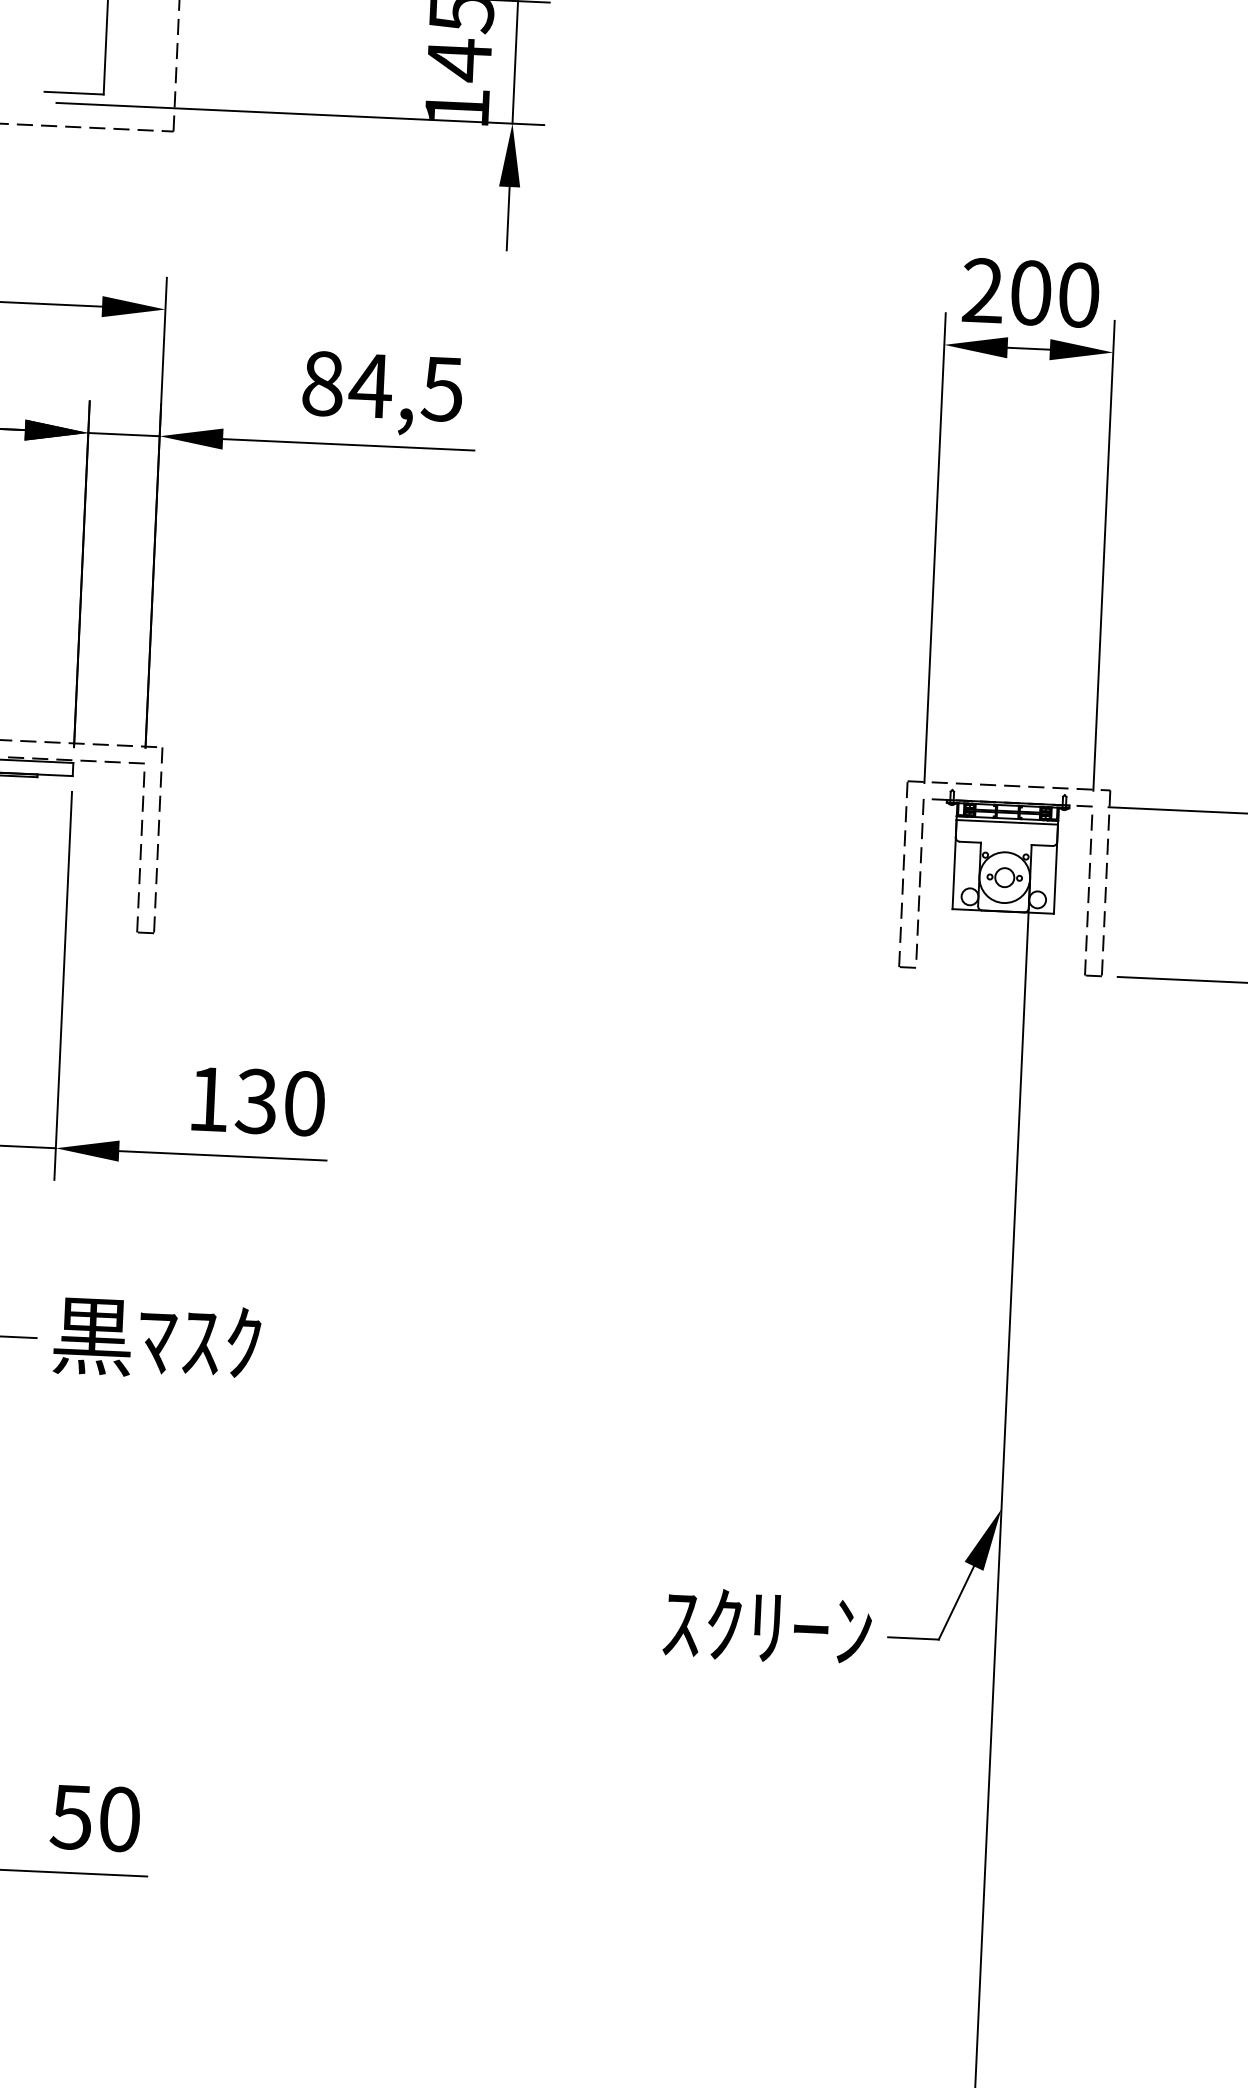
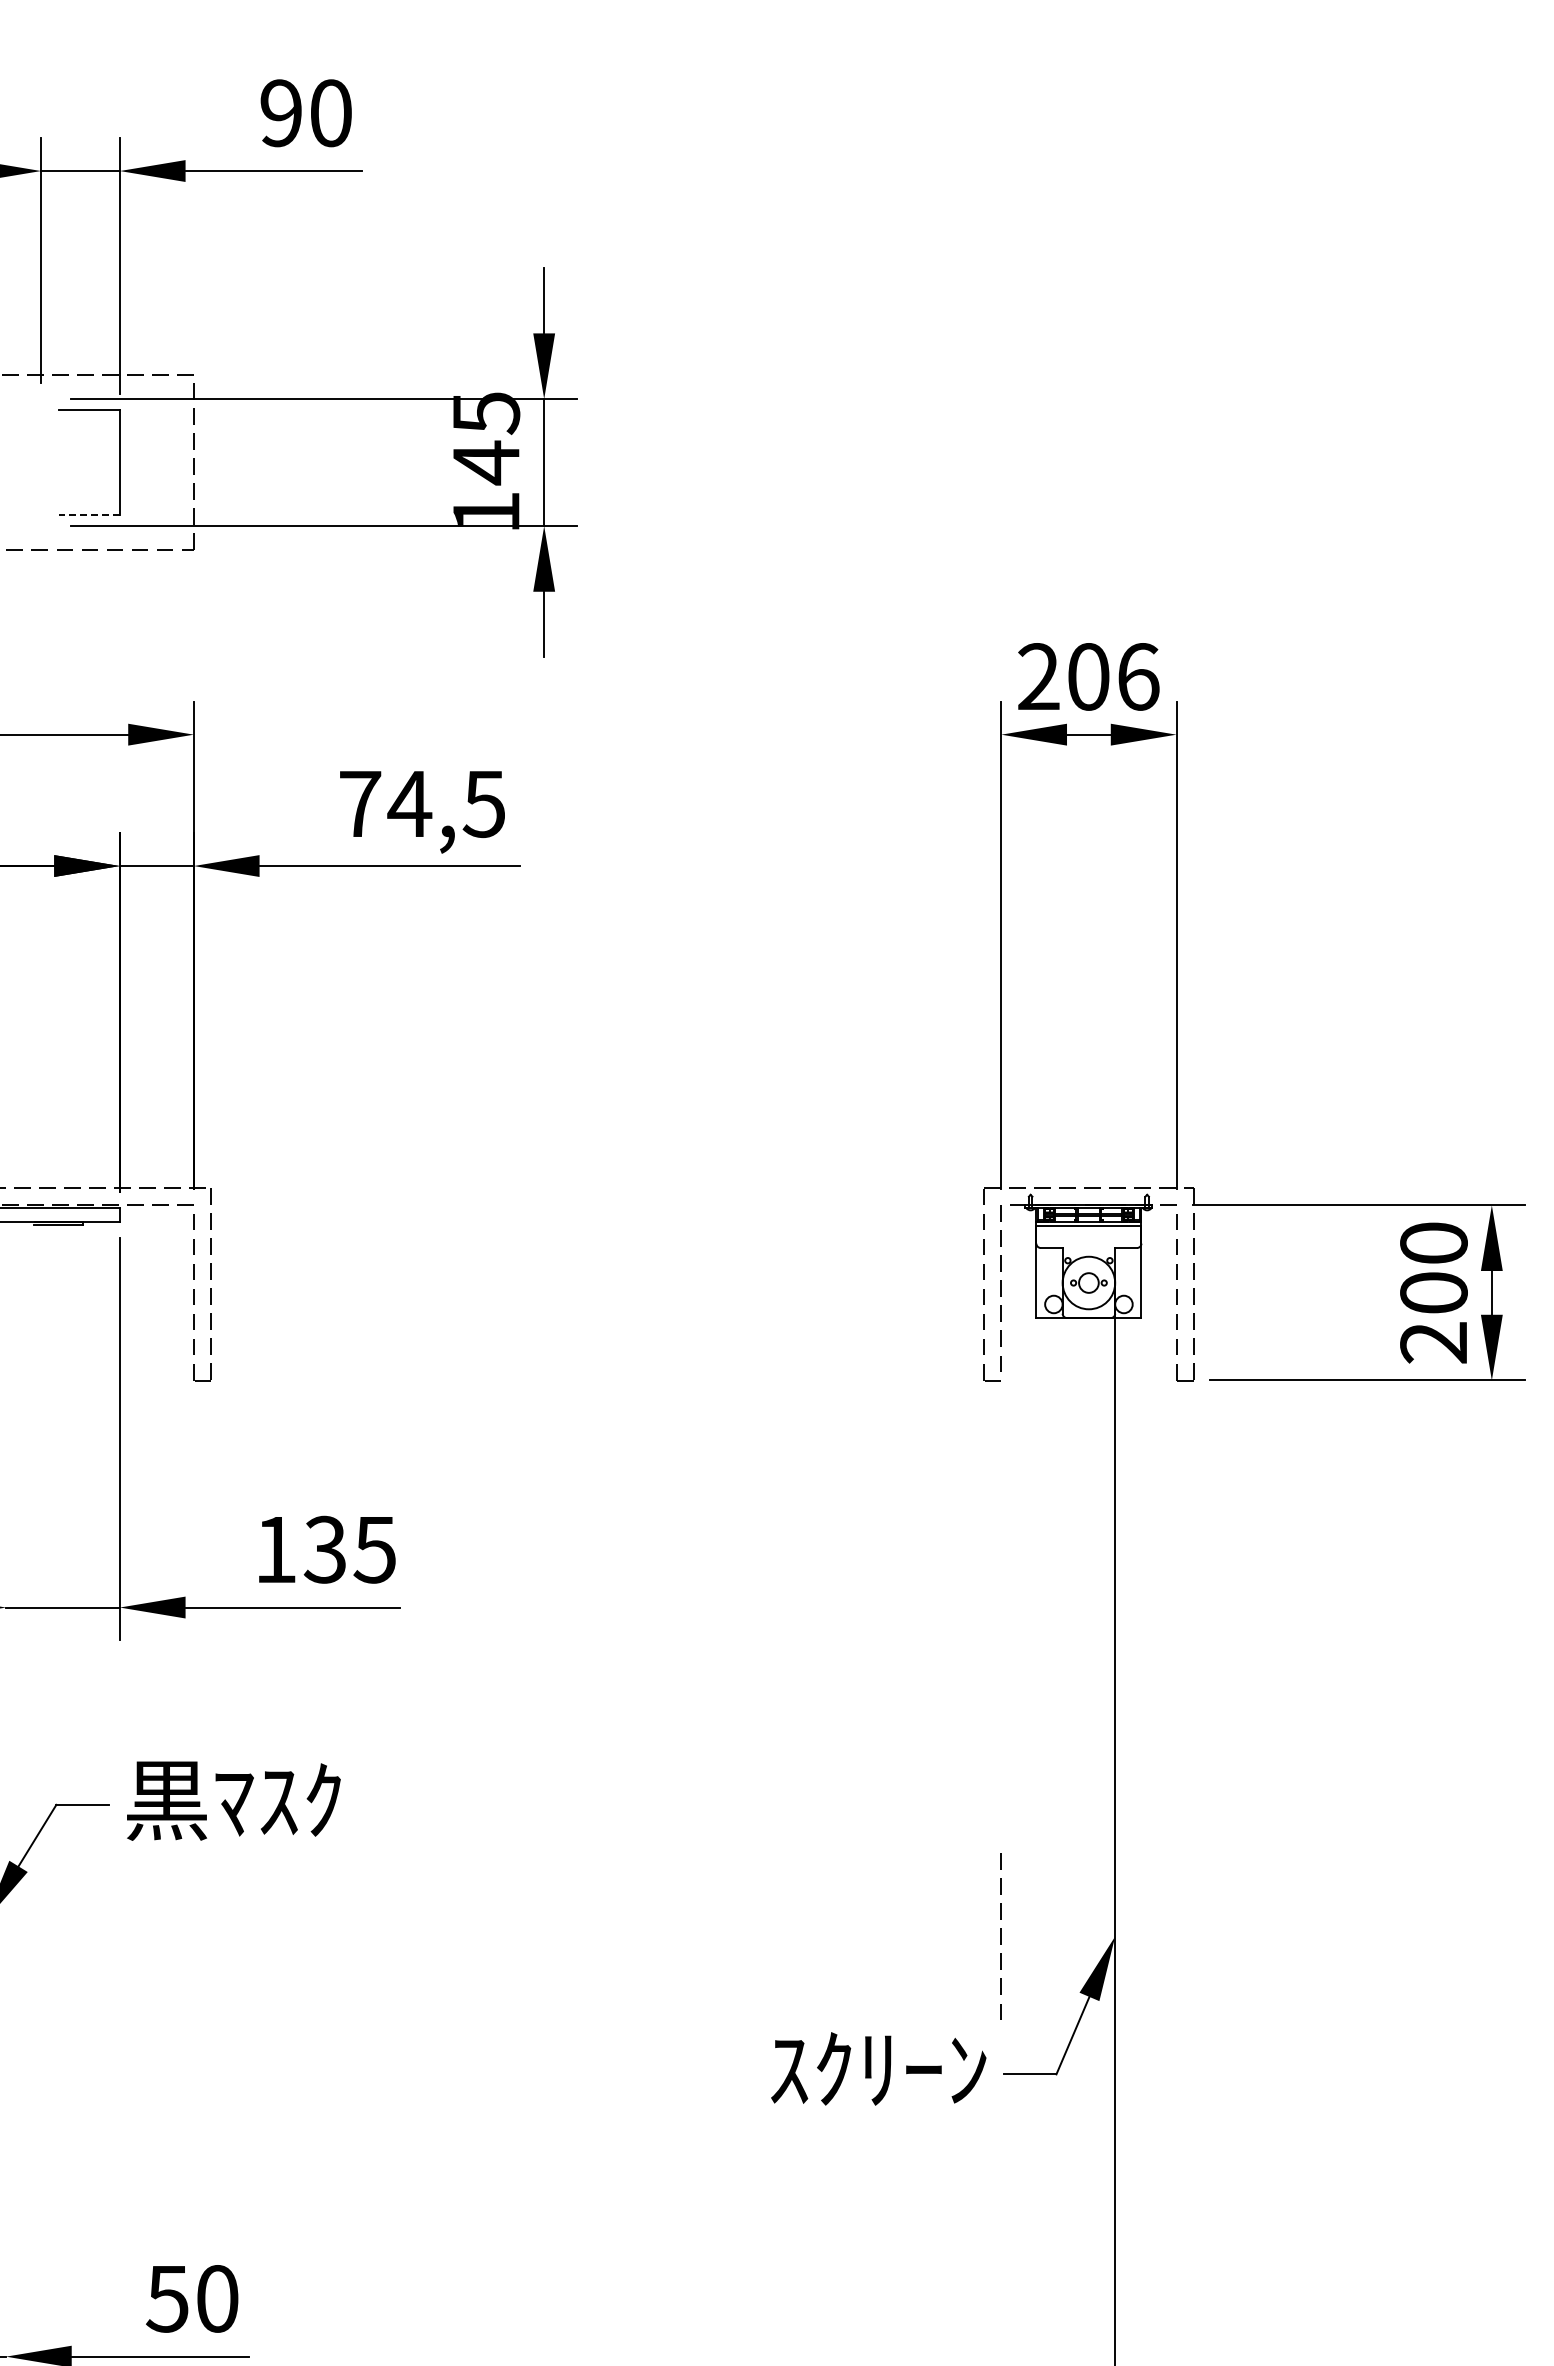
line: (74, 93) -> (89, 515), solid -> dashed
text: (1079, 294) -> (1138, 676), 200 -> 206
text: (323, 384) -> (360, 804), 84,5 -> 74,5
text: (303, 1103) -> (374, 1549), 130 -> 135
line: (890, 1504) -> (1000, 1936), added

